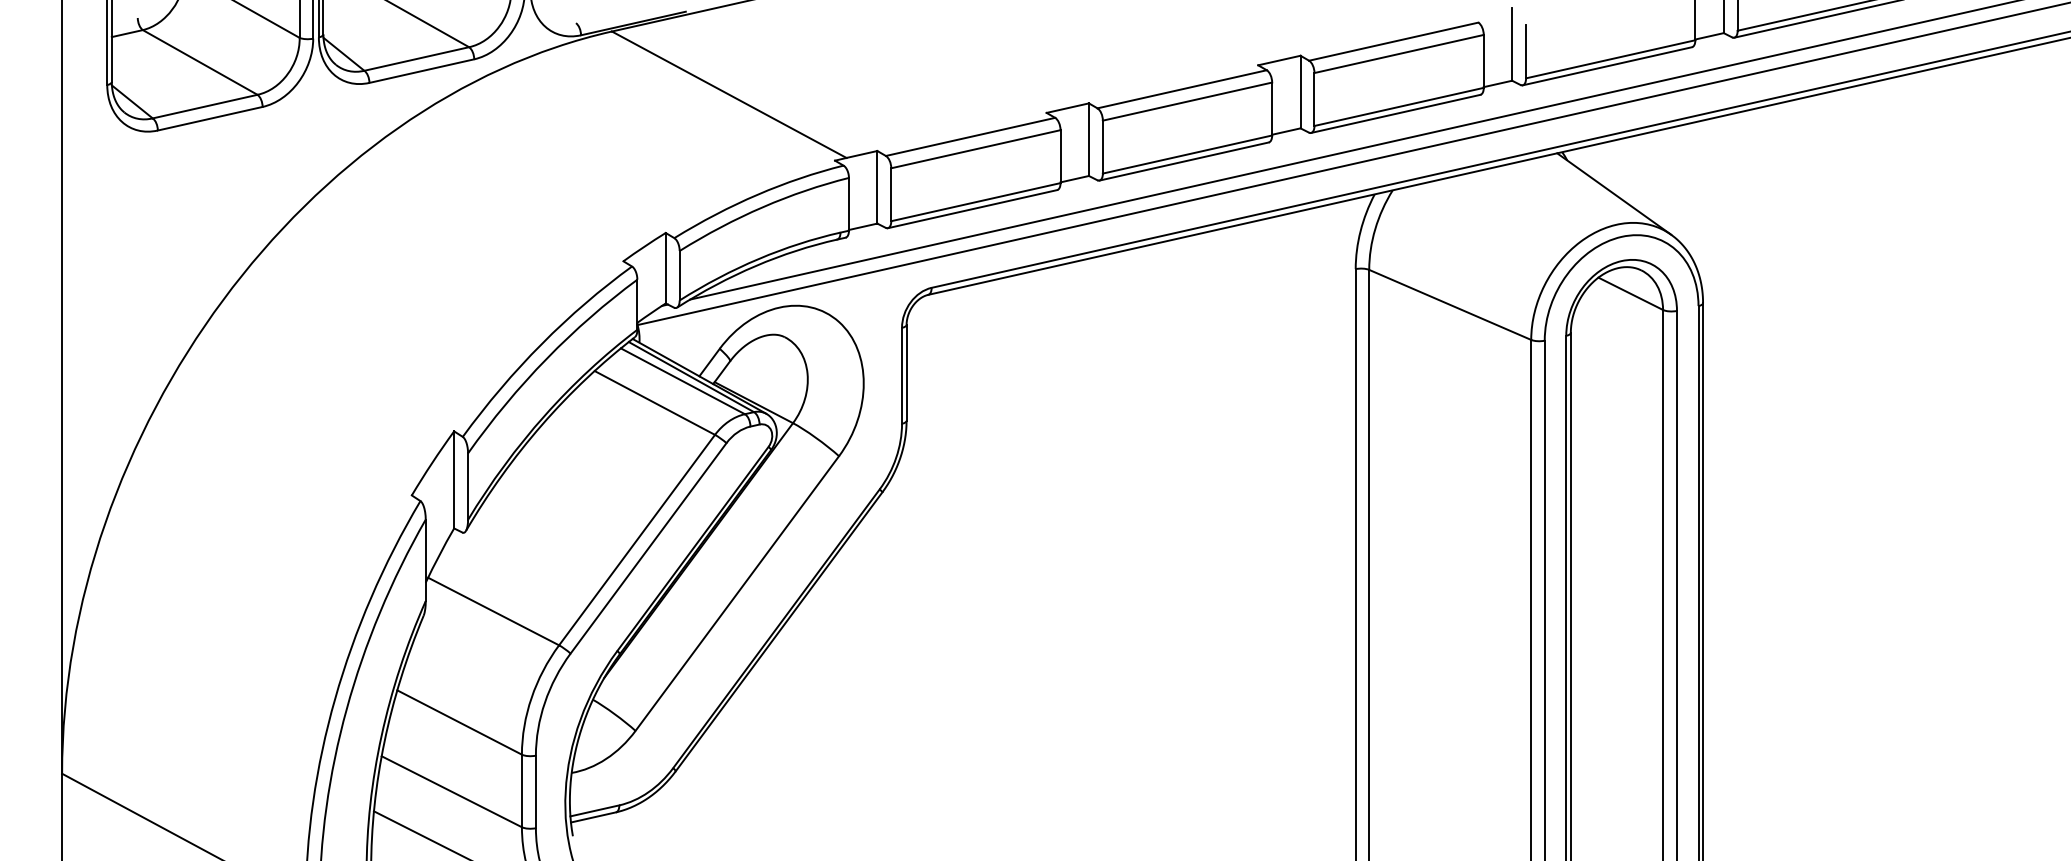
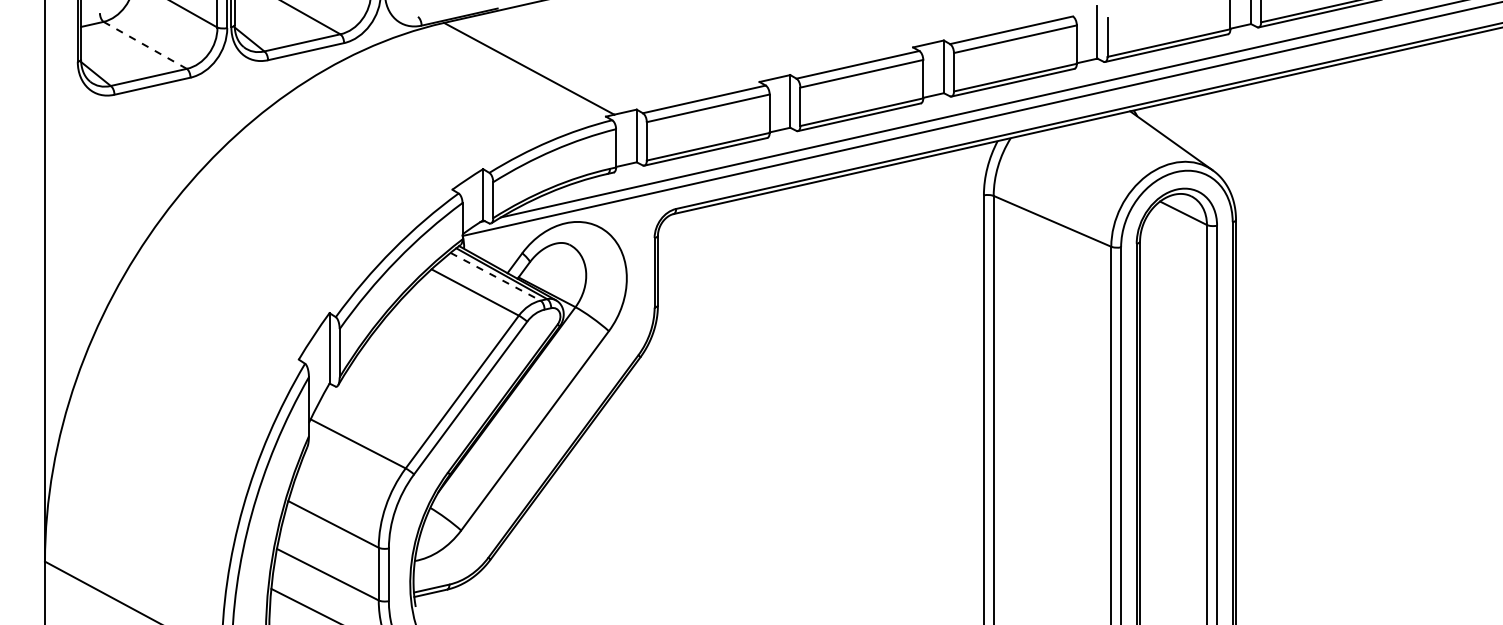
line: (200, 62) -> (145, 45), solid -> dashed
line: (683, 381) -> (496, 276), solid -> dashed

